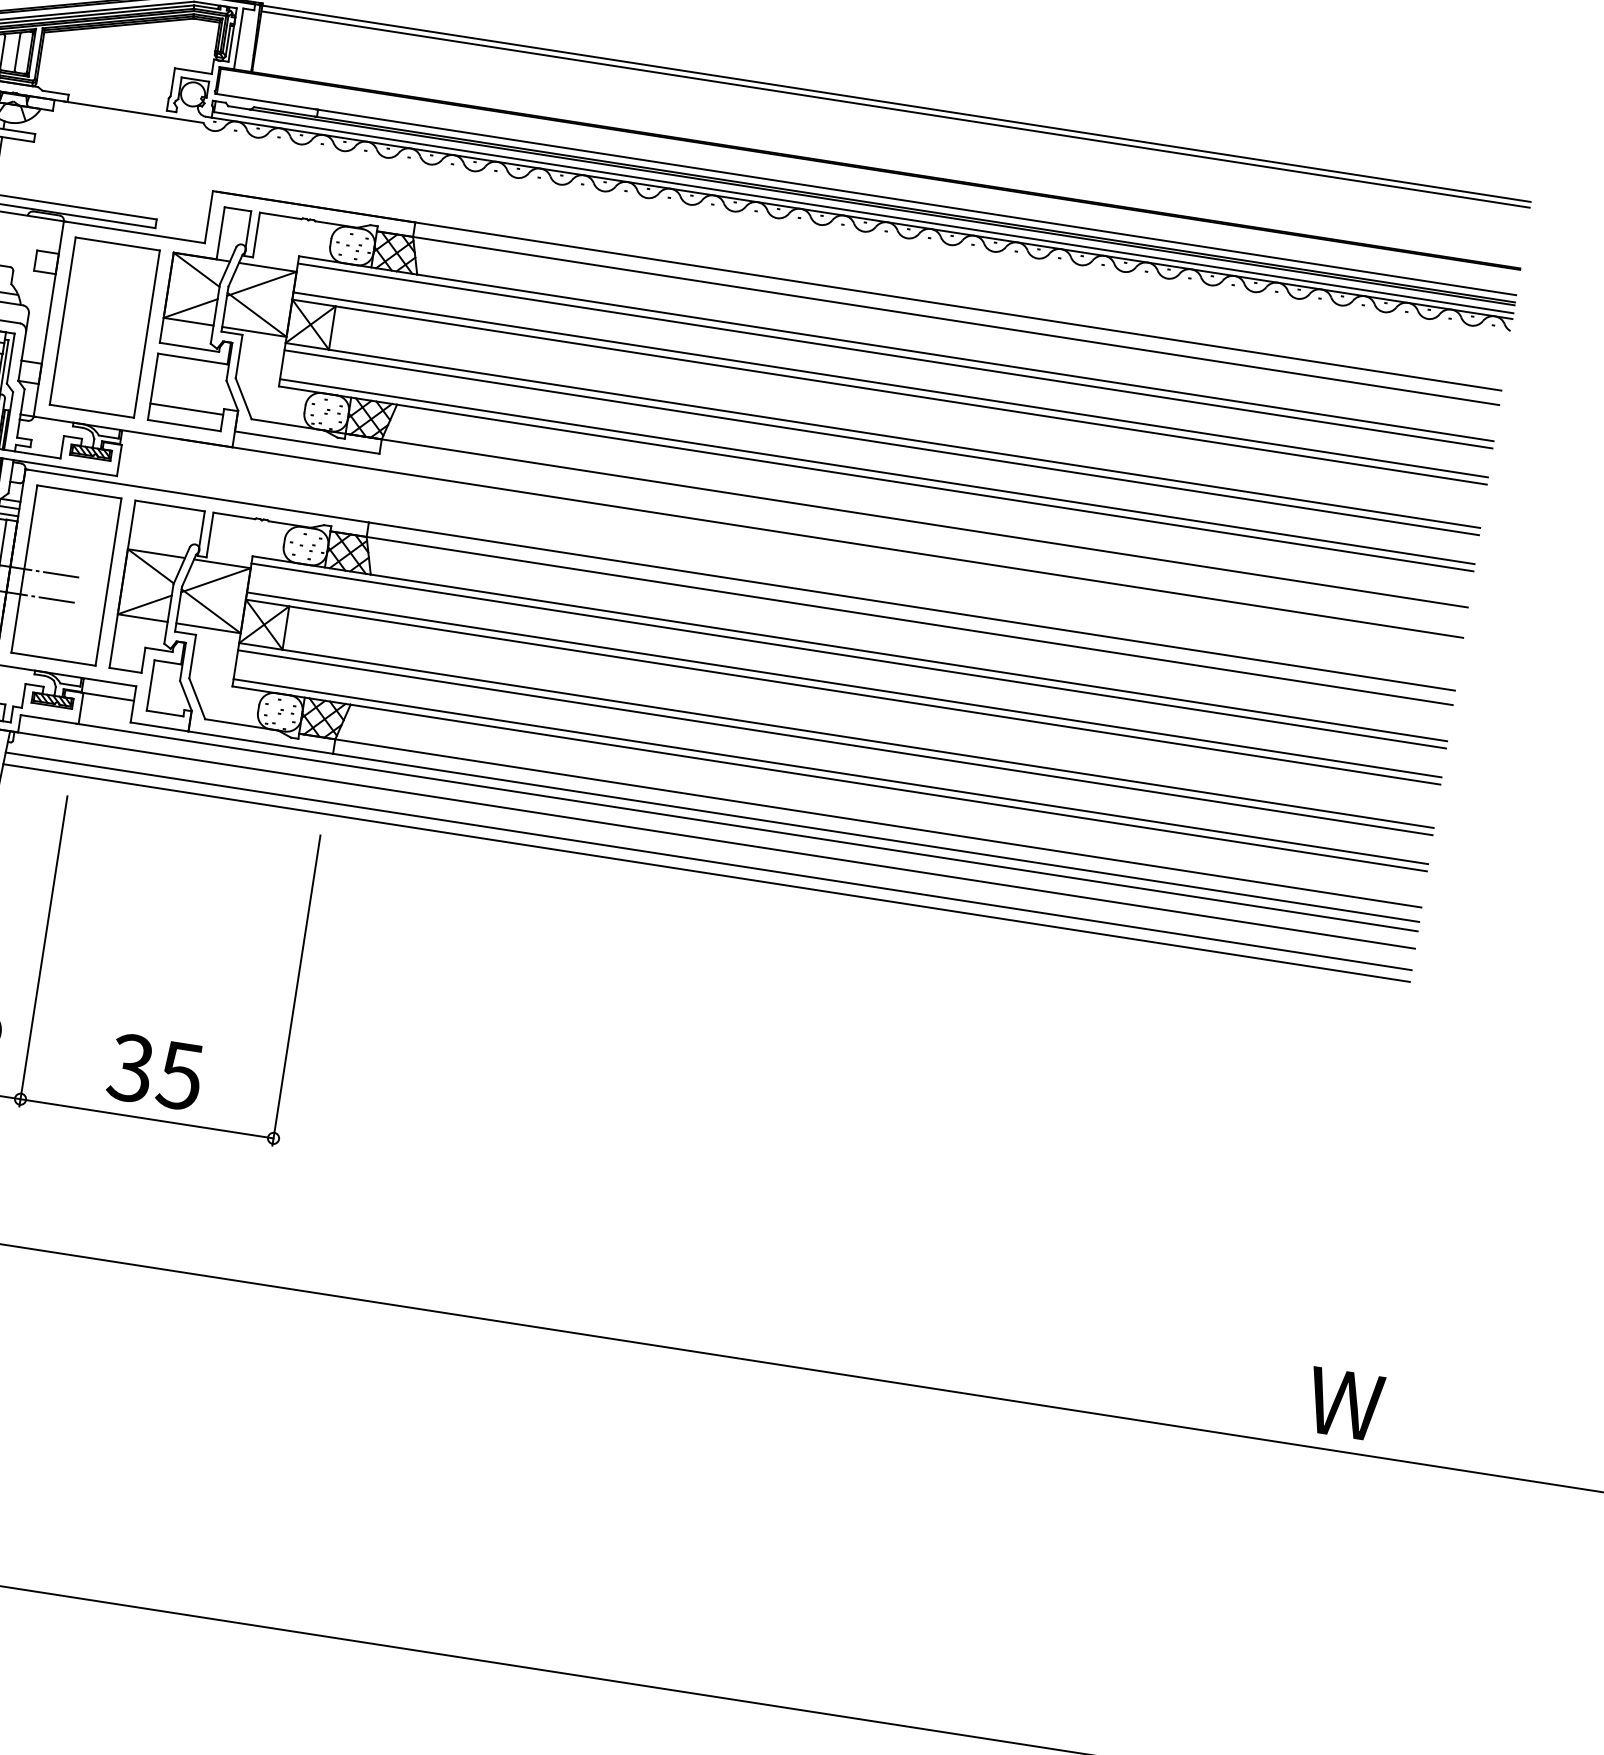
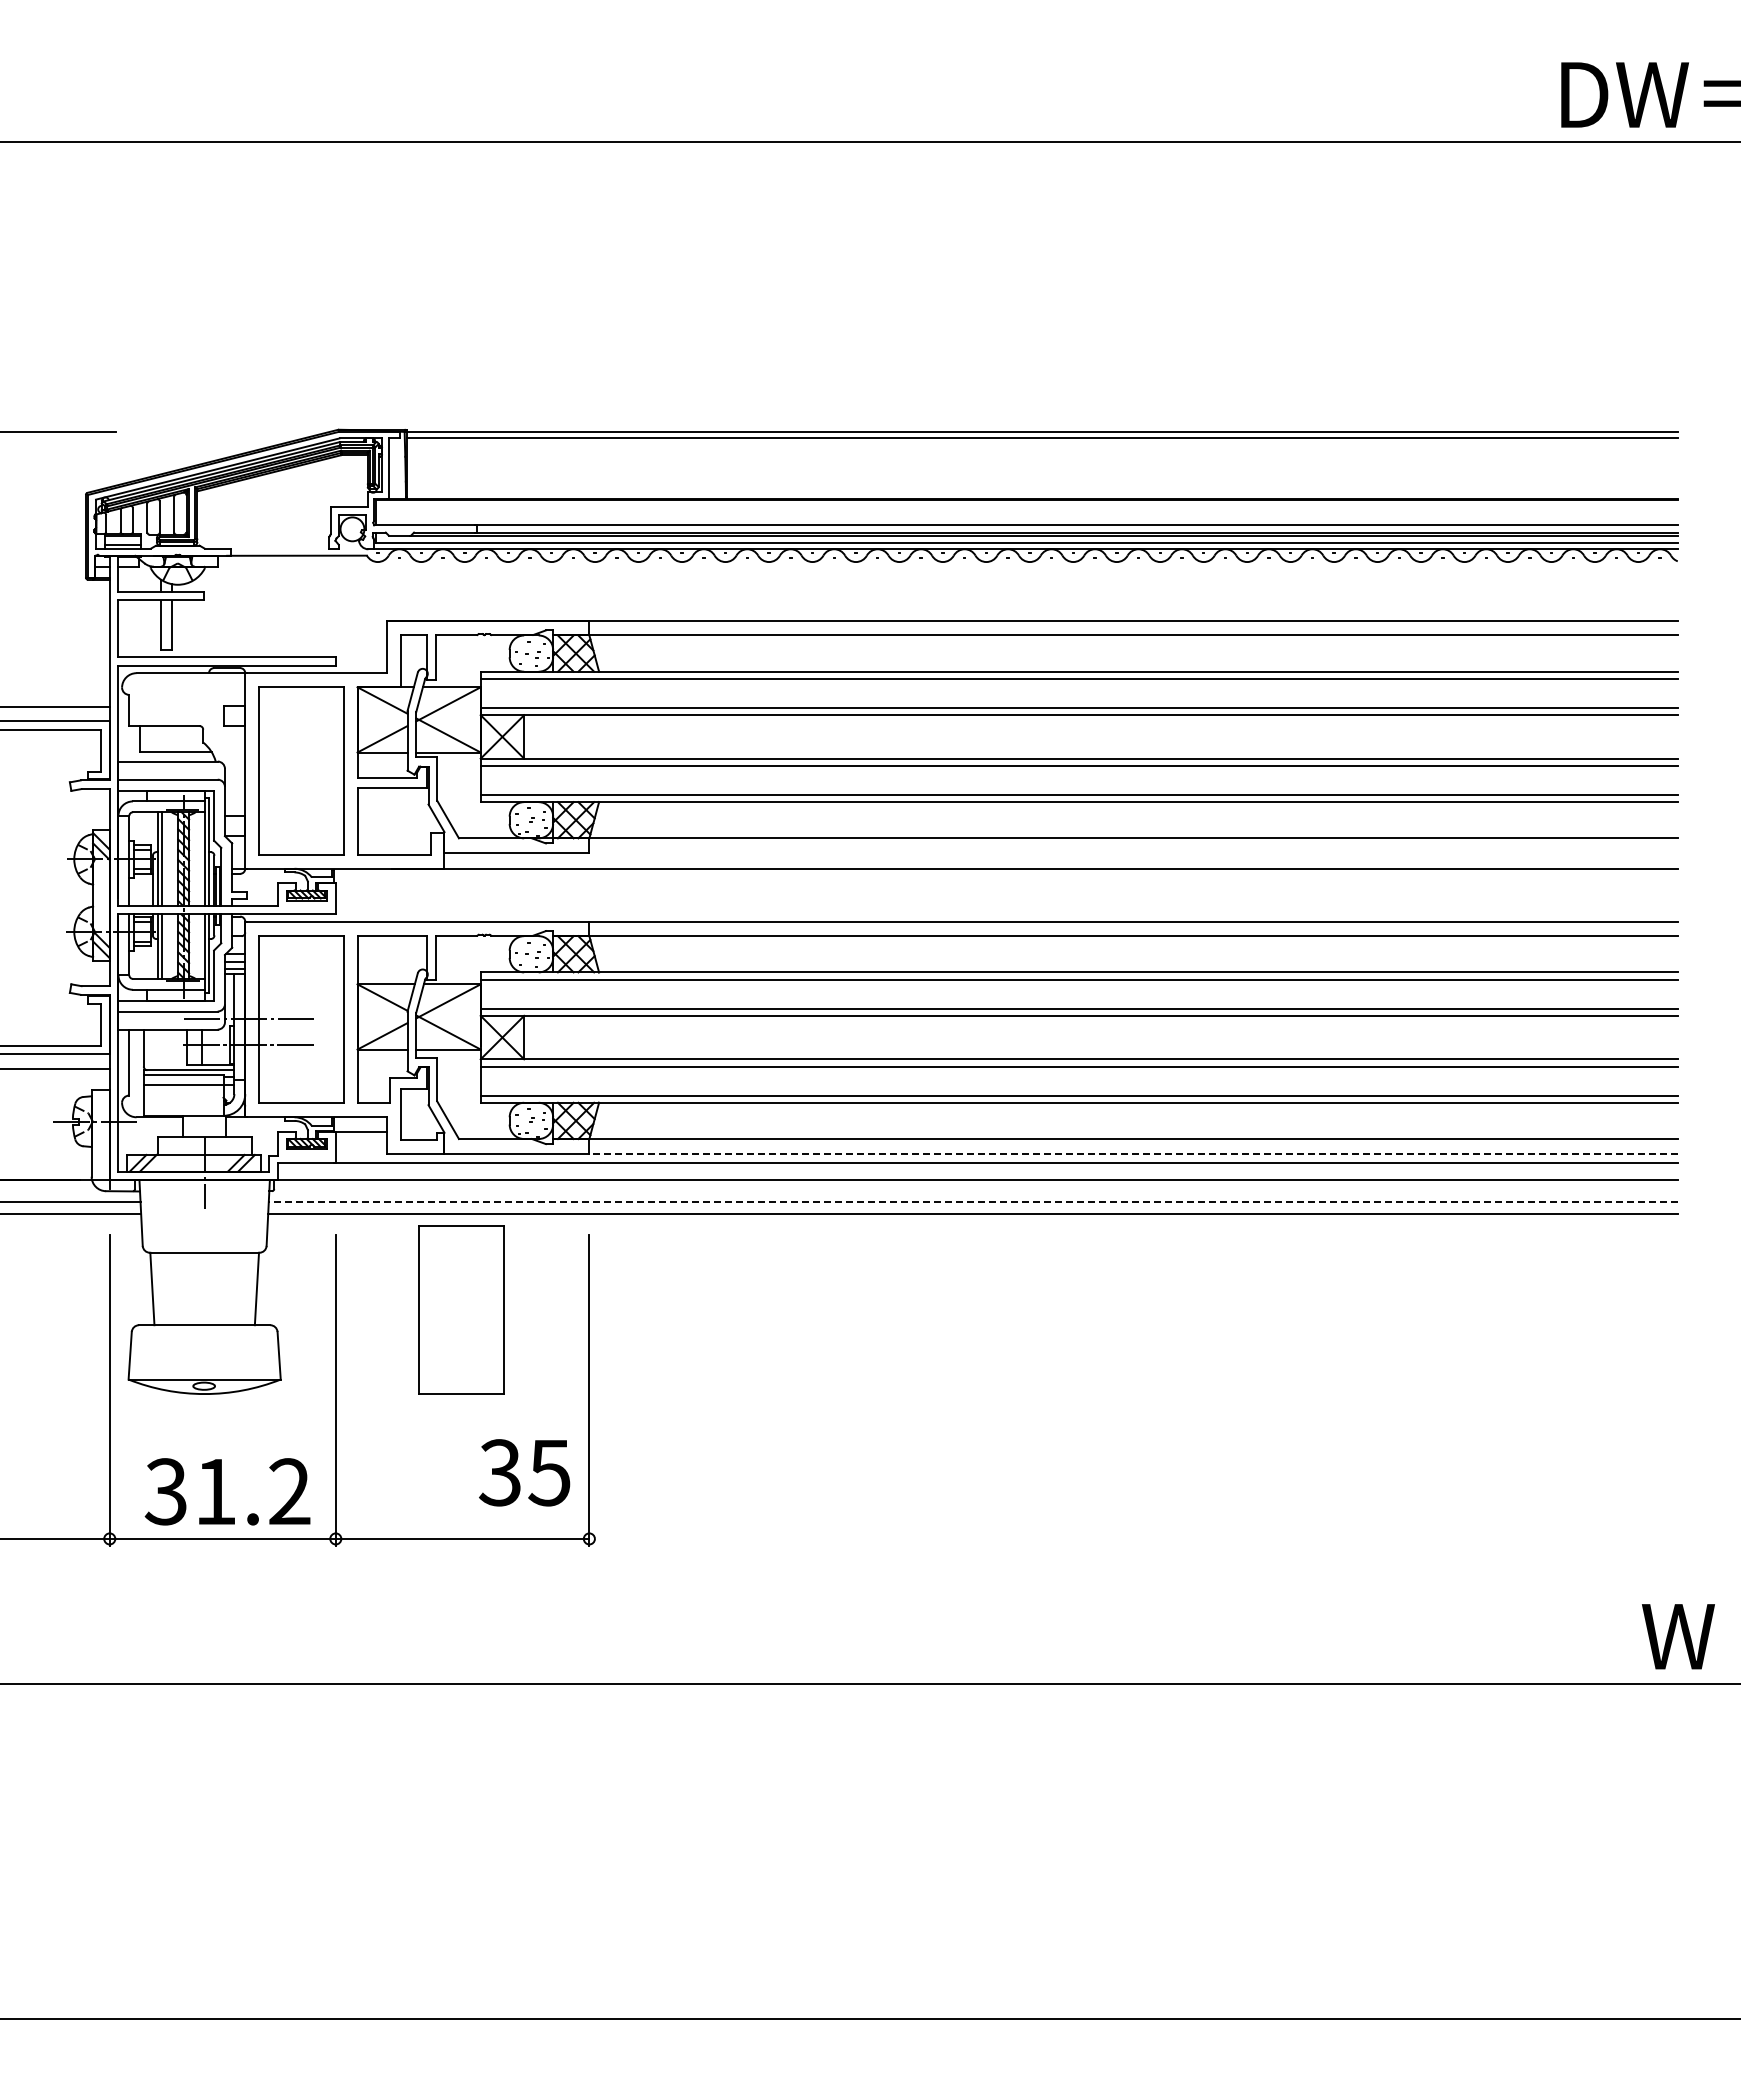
line: (186, 409) -> (393, 838), removed
line: (876, 837) -> (1133, 1153), solid -> dashed
line: (708, 861) -> (973, 1201), solid -> dashed
part: (181, 889) -> (461, 1309), added
text: (155, 1071) -> (524, 1472), moved

